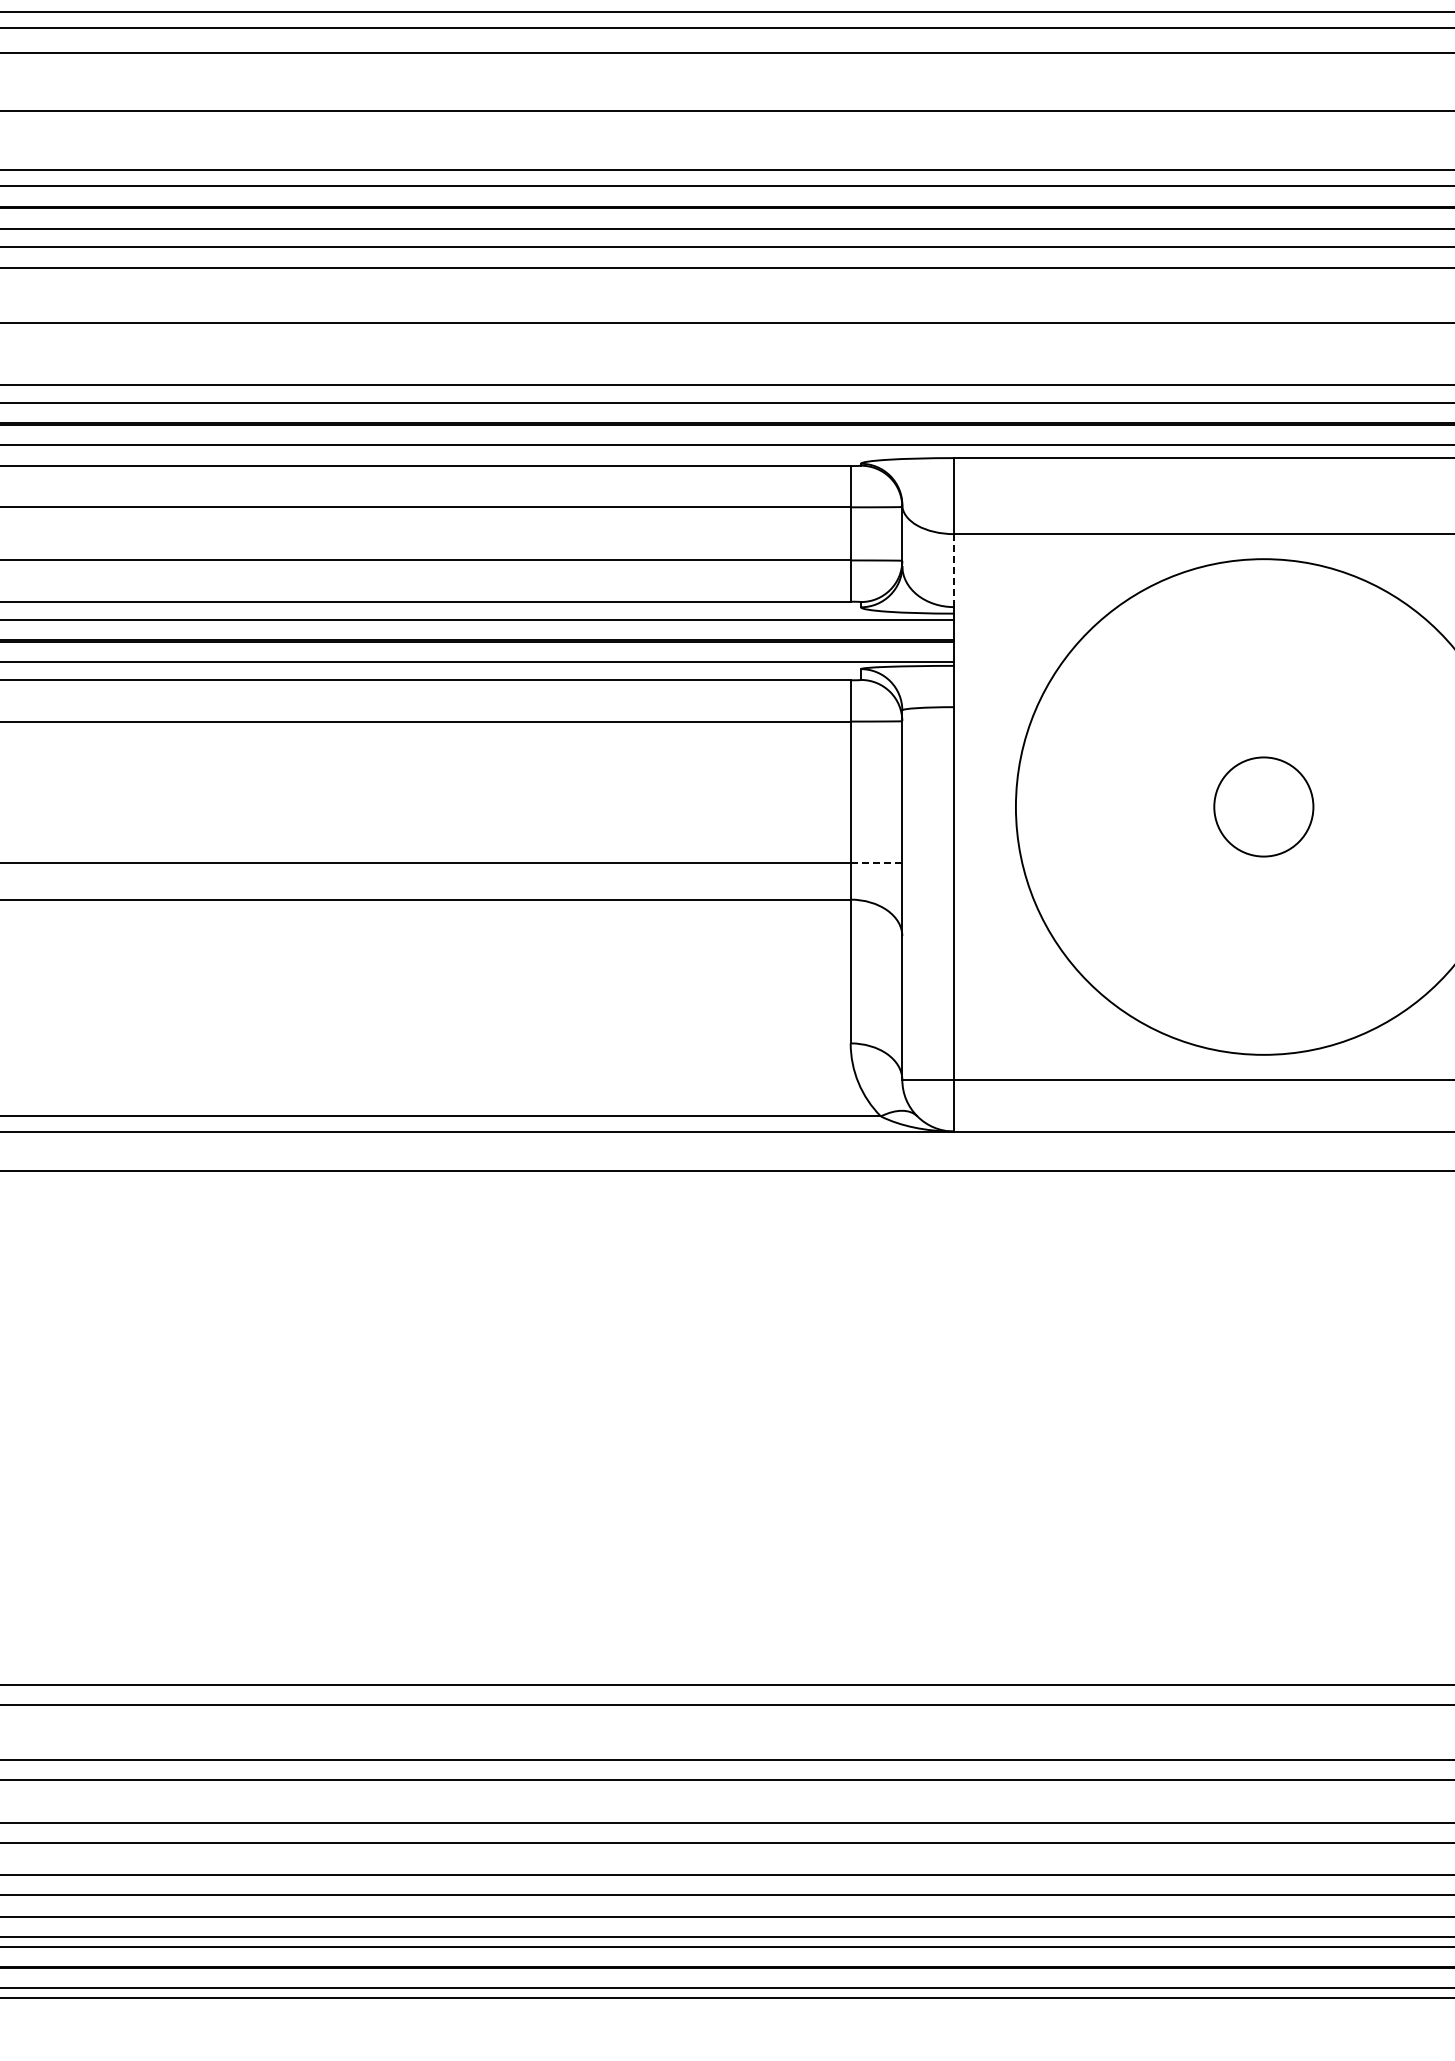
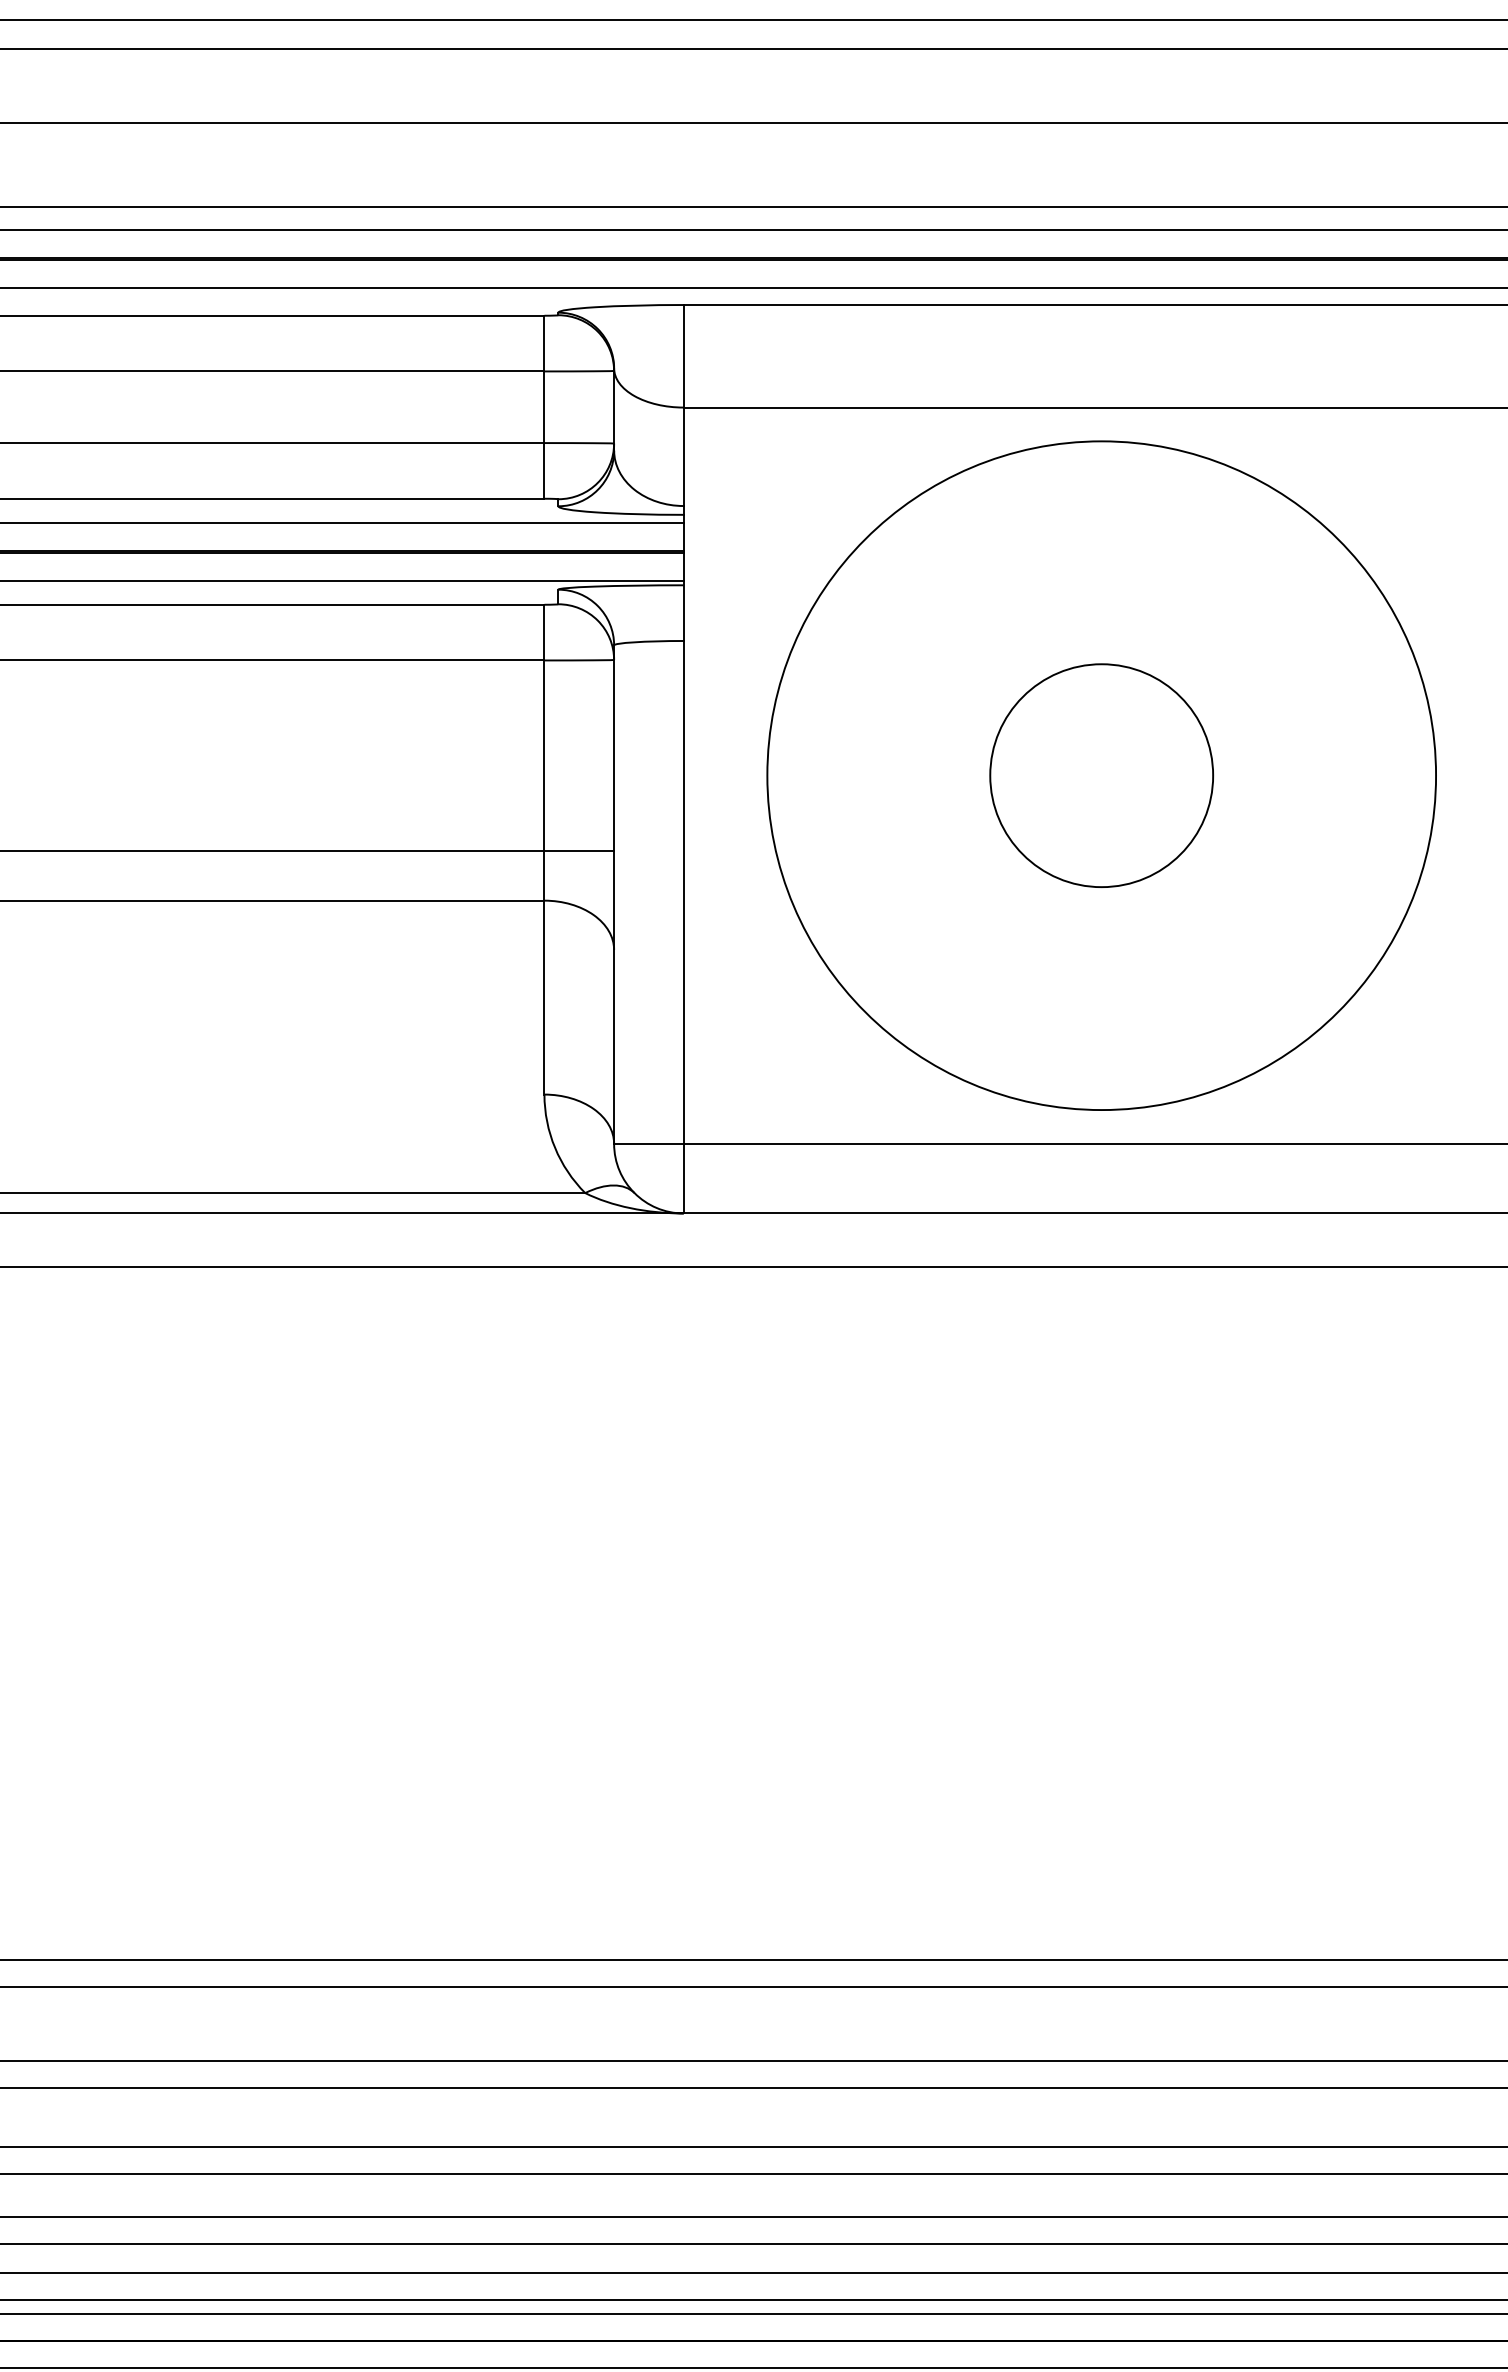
line: (953, 571) -> (683, 457), dashed -> solid
circle: (1263, 806) -> (1101, 775), size x1.67
line: (876, 863) -> (579, 851), dashed -> solid

